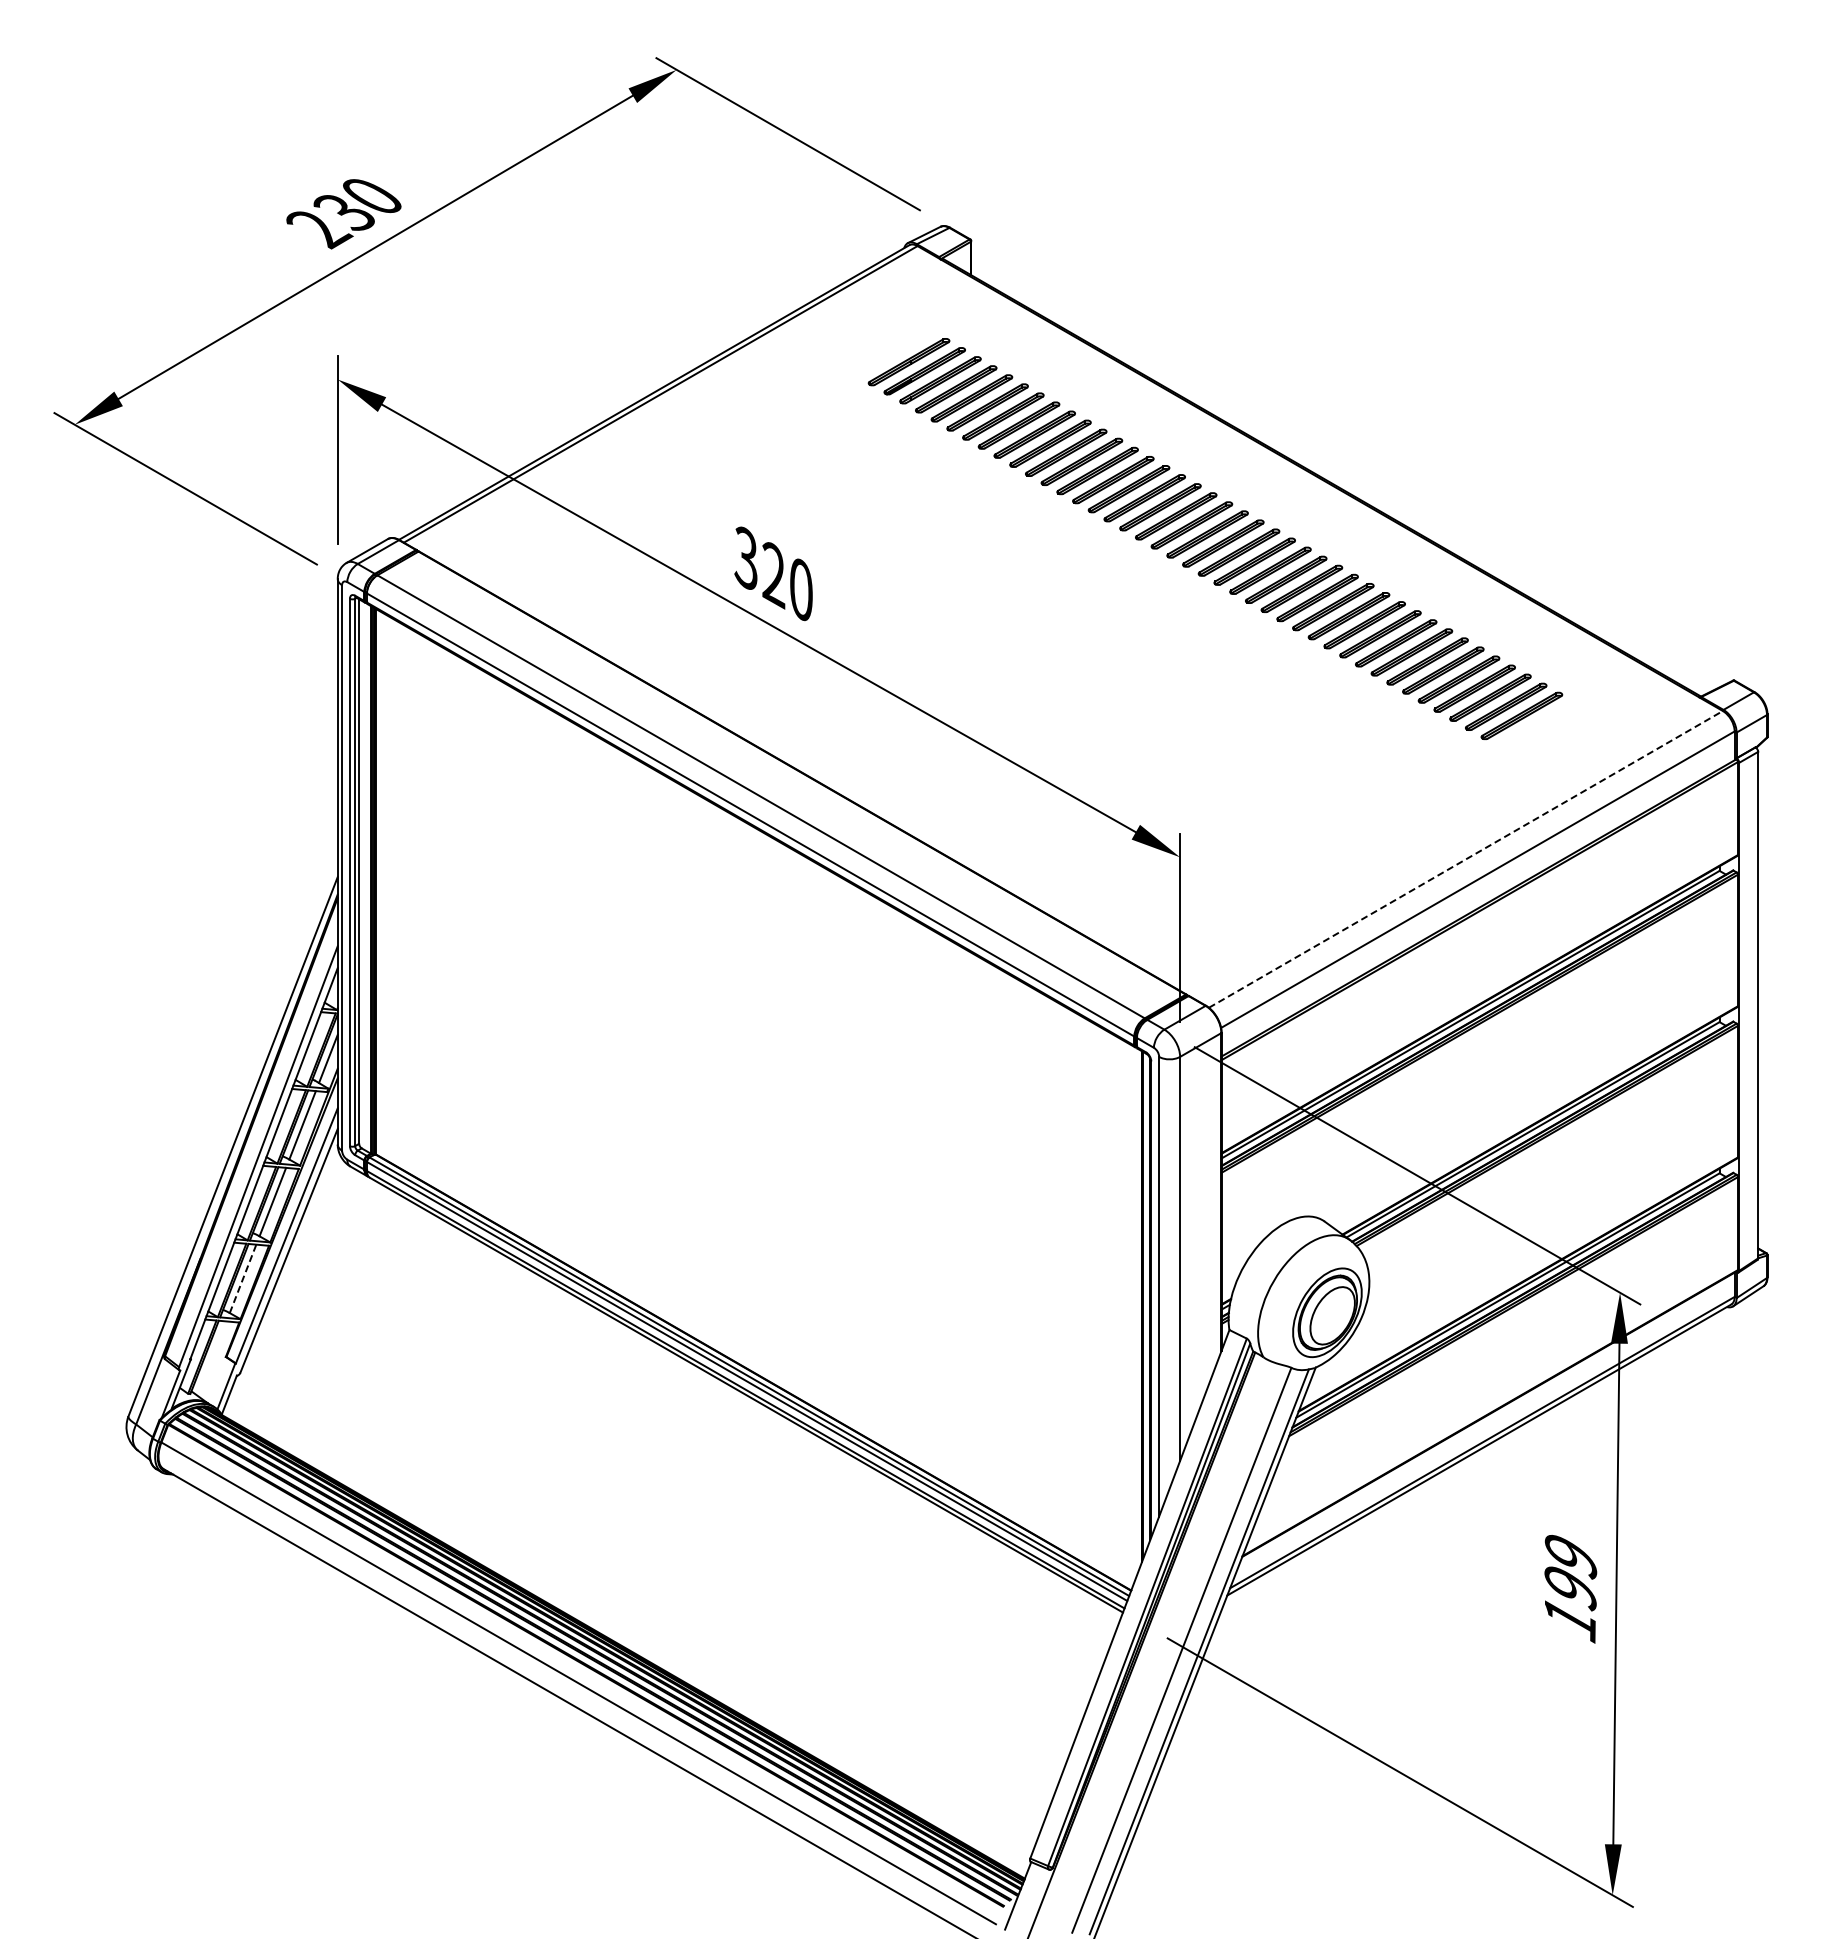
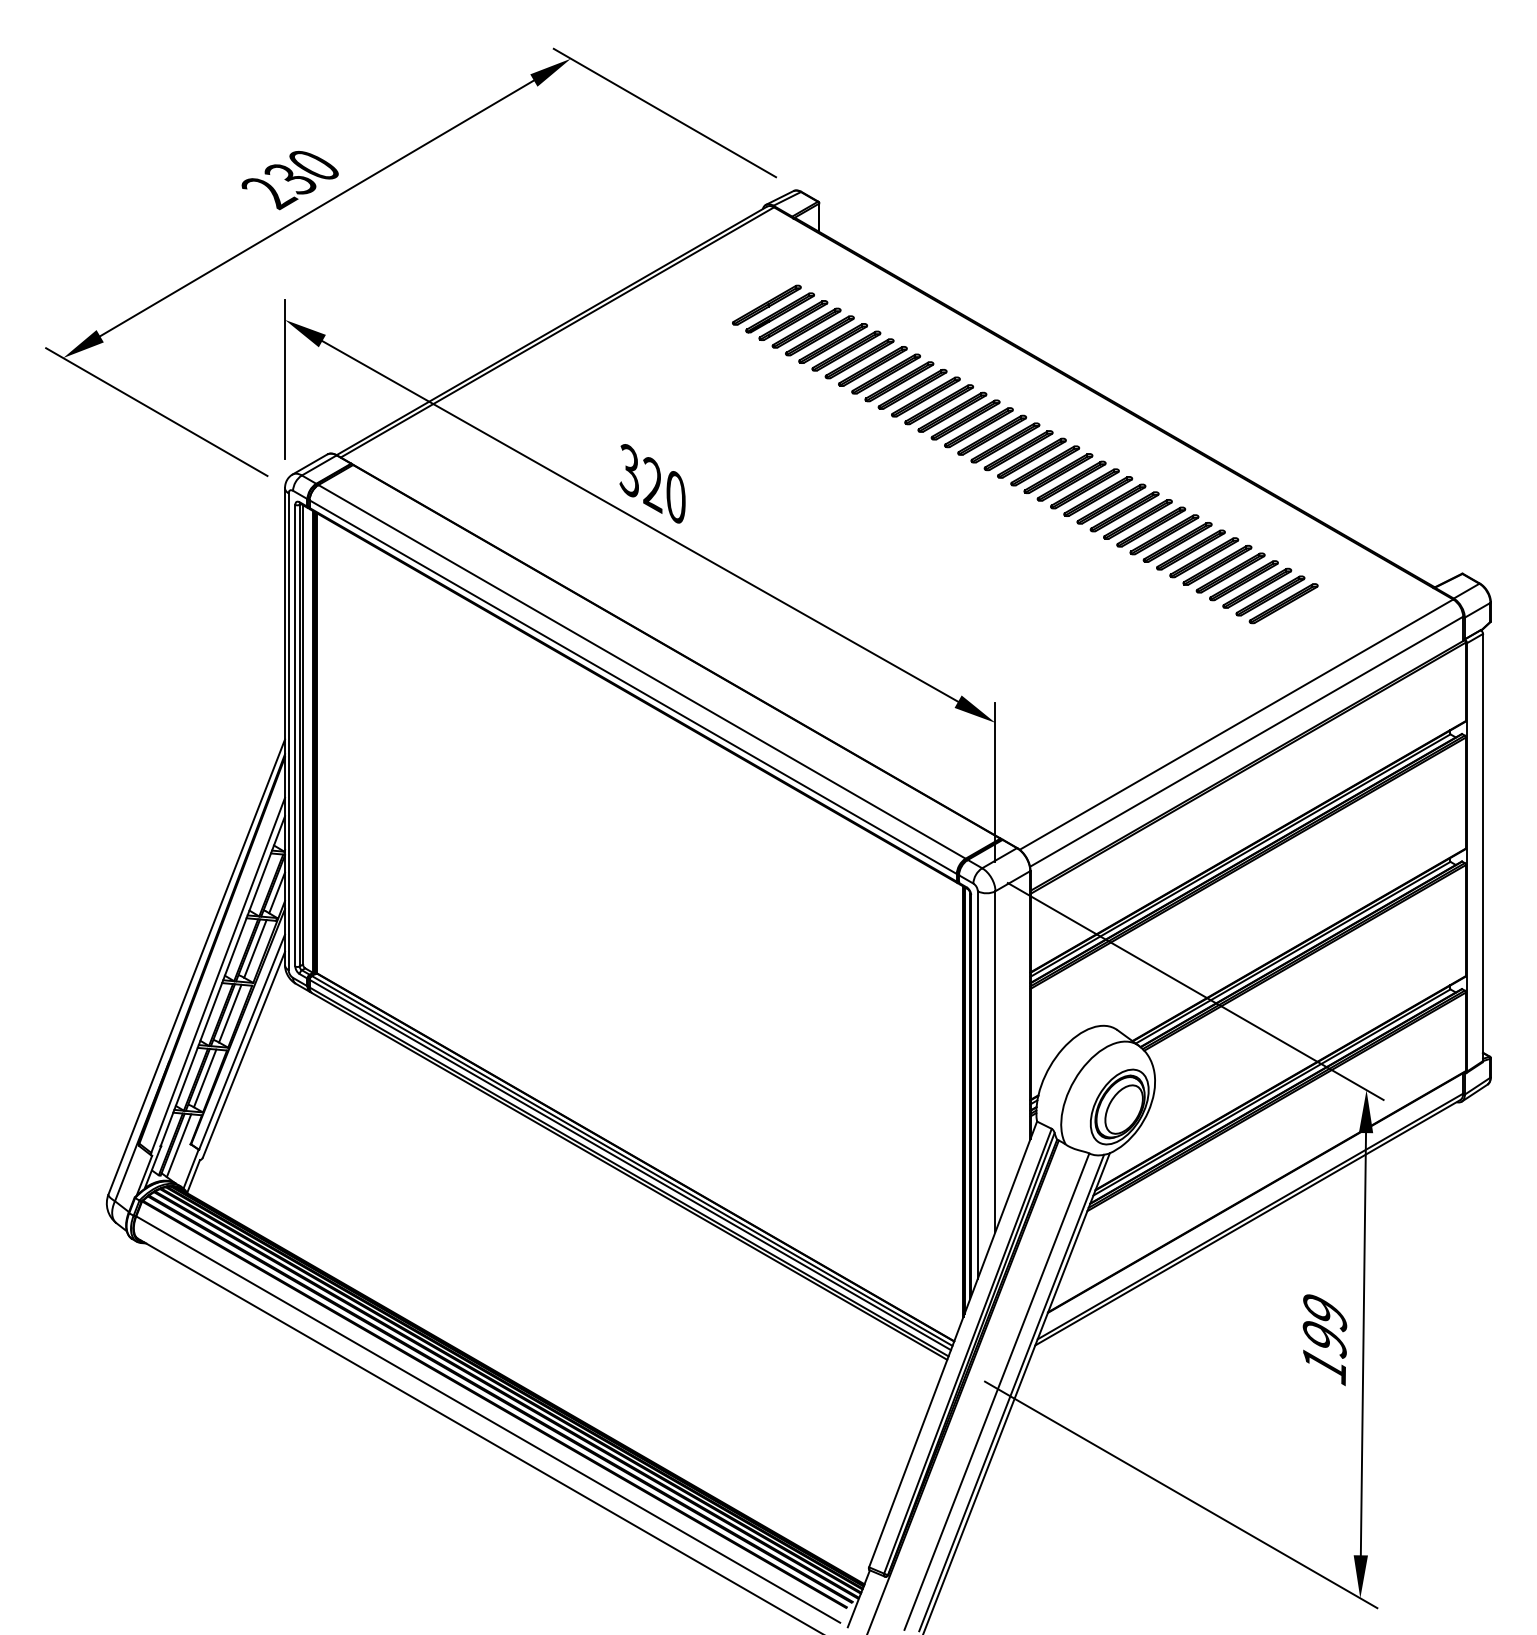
line: (1465, 859) -> (1236, 724), dashed -> solid
line: (243, 1278) -> (205, 1078), dashed -> solid
line: (211, 1358) -> (178, 1145), added

